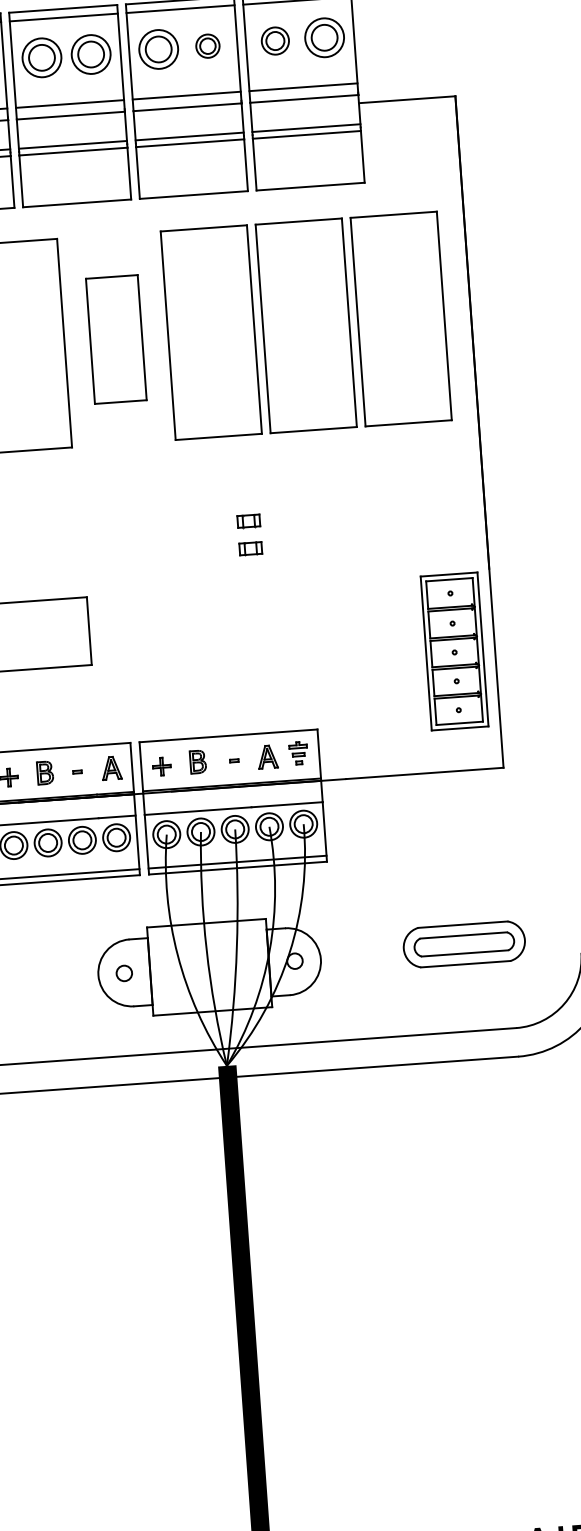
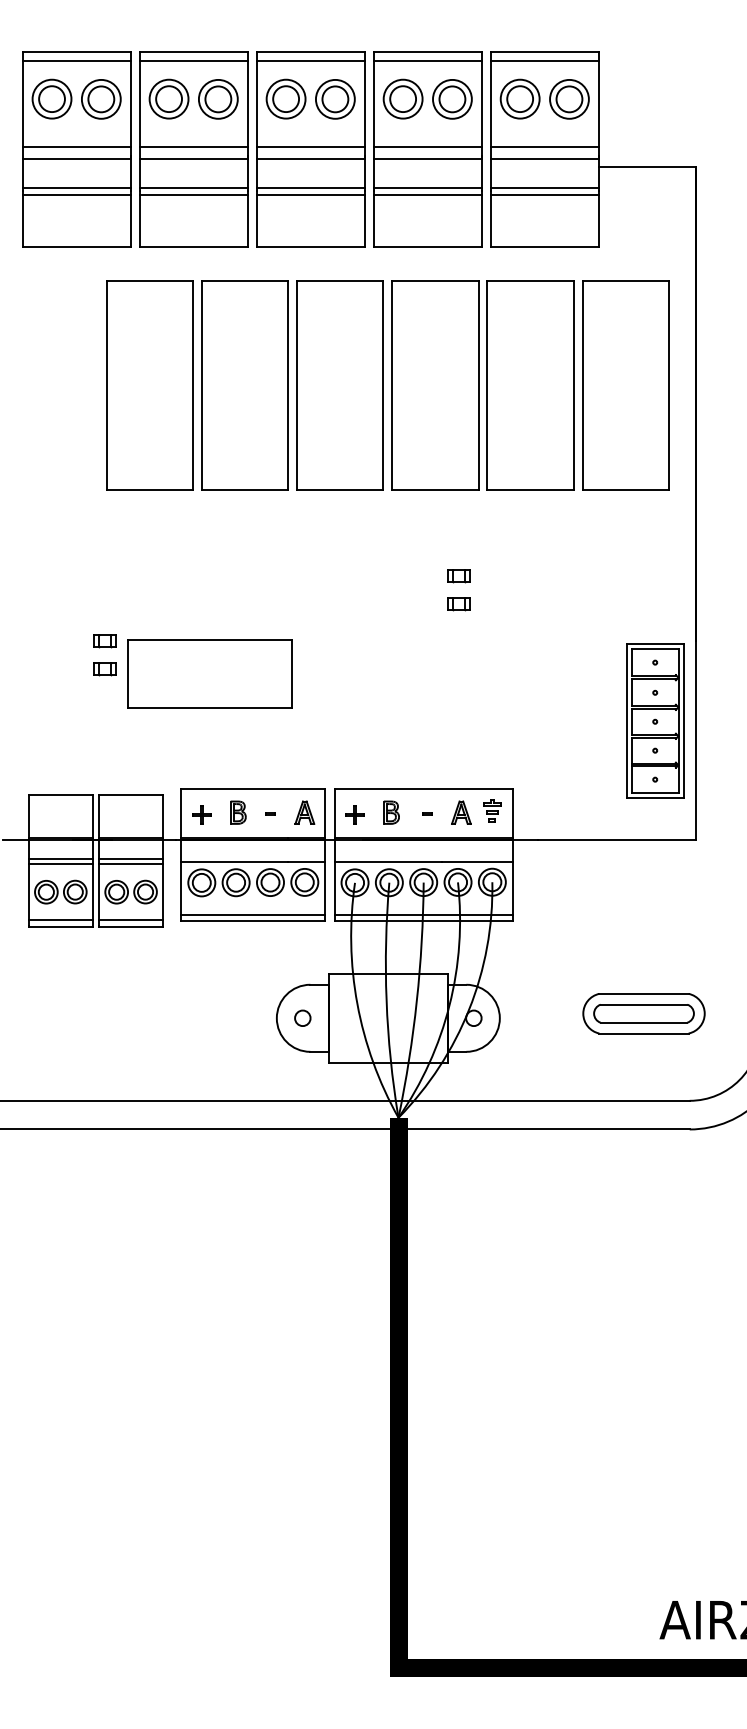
part: (274, 40) -> (519, 98), size x1.43
part: (207, 46) -> (452, 99), size x1.67
part: (115, 339) -> (339, 385), size x1.67

